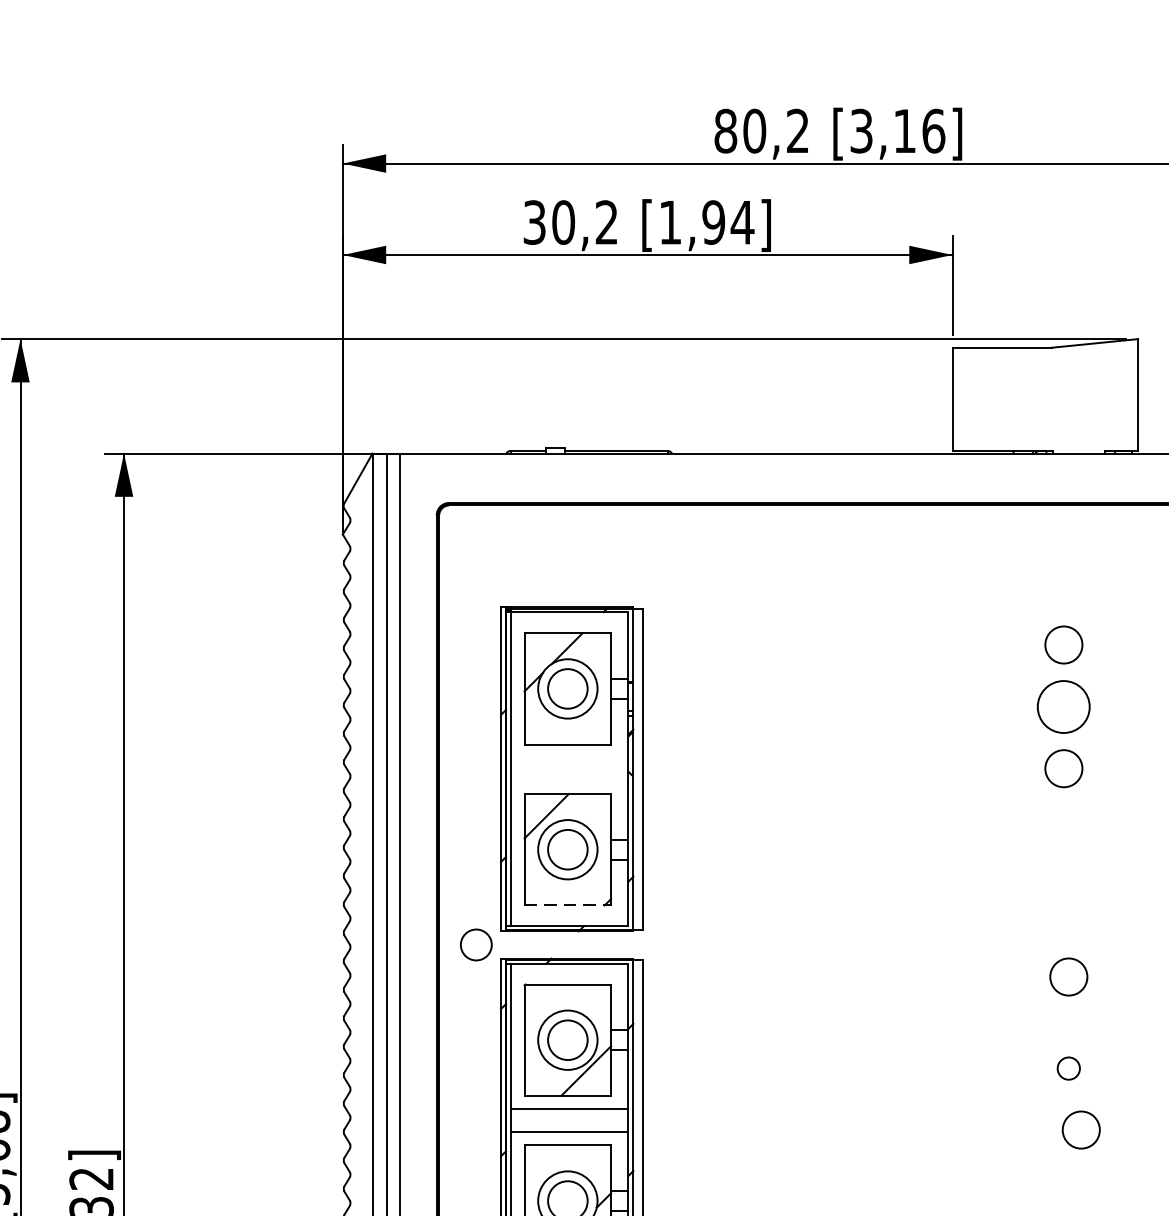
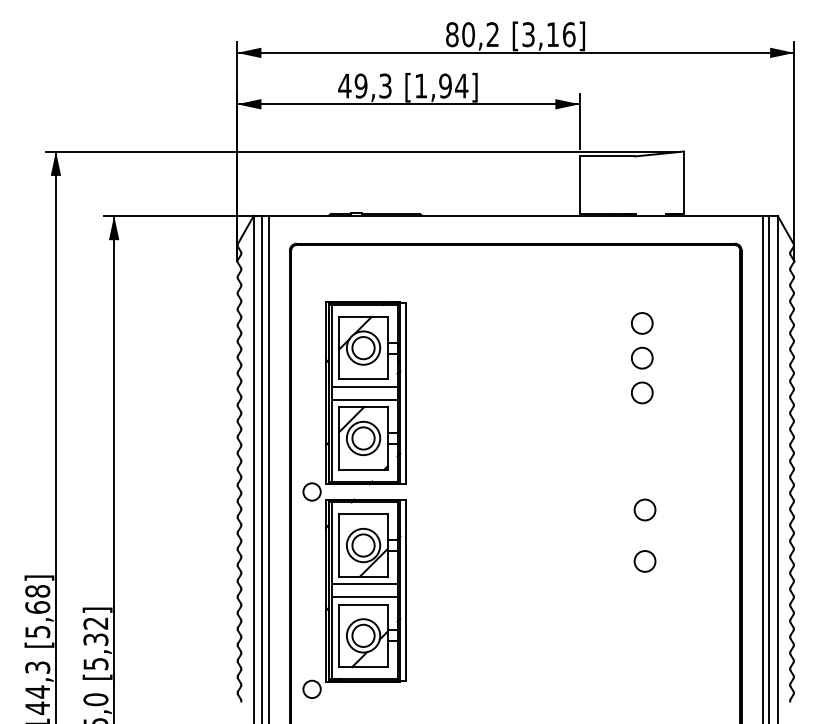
text: (569, 221) -> (364, 85), 30,2 -> 49,3
circle: (1064, 705) -> (642, 357), size x0.71
line: (569, 757) -> (364, 386), added
line: (569, 780) -> (364, 399), added
line: (569, 904) -> (364, 469), dashed -> solid
circle: (1067, 1068) -> (644, 561), size x1.67
circle: (1080, 1129) -> (651, 595), removed

